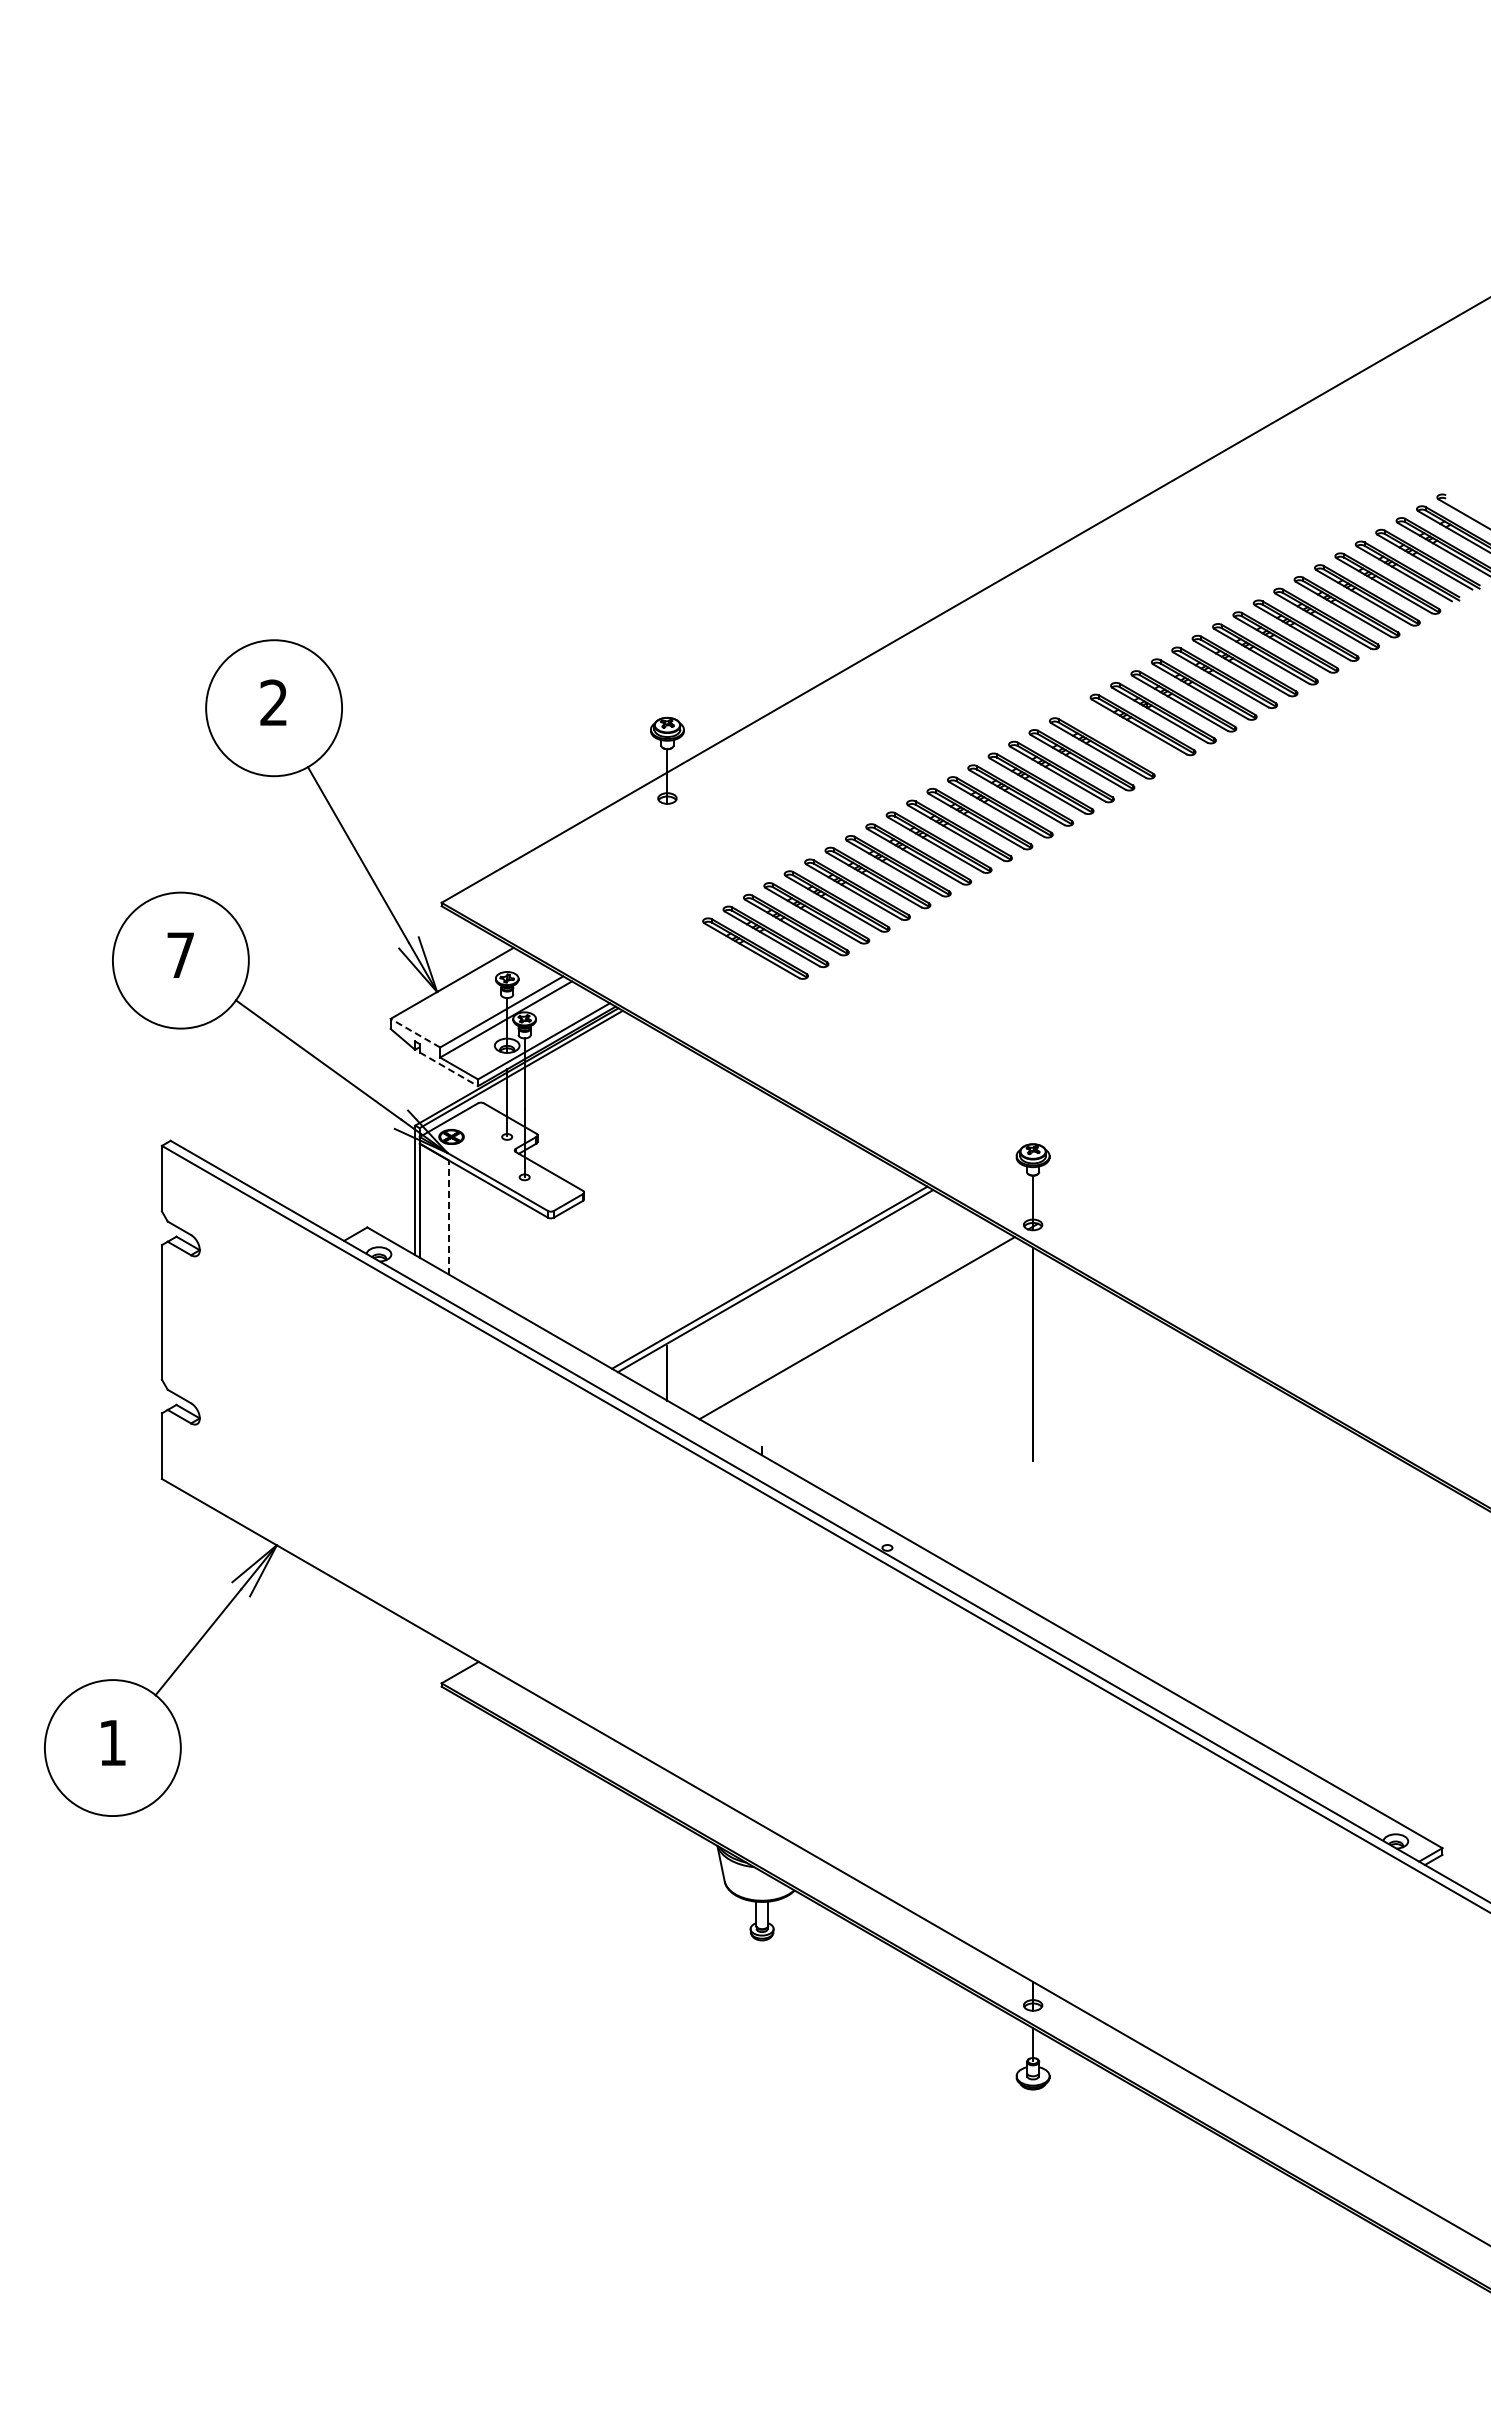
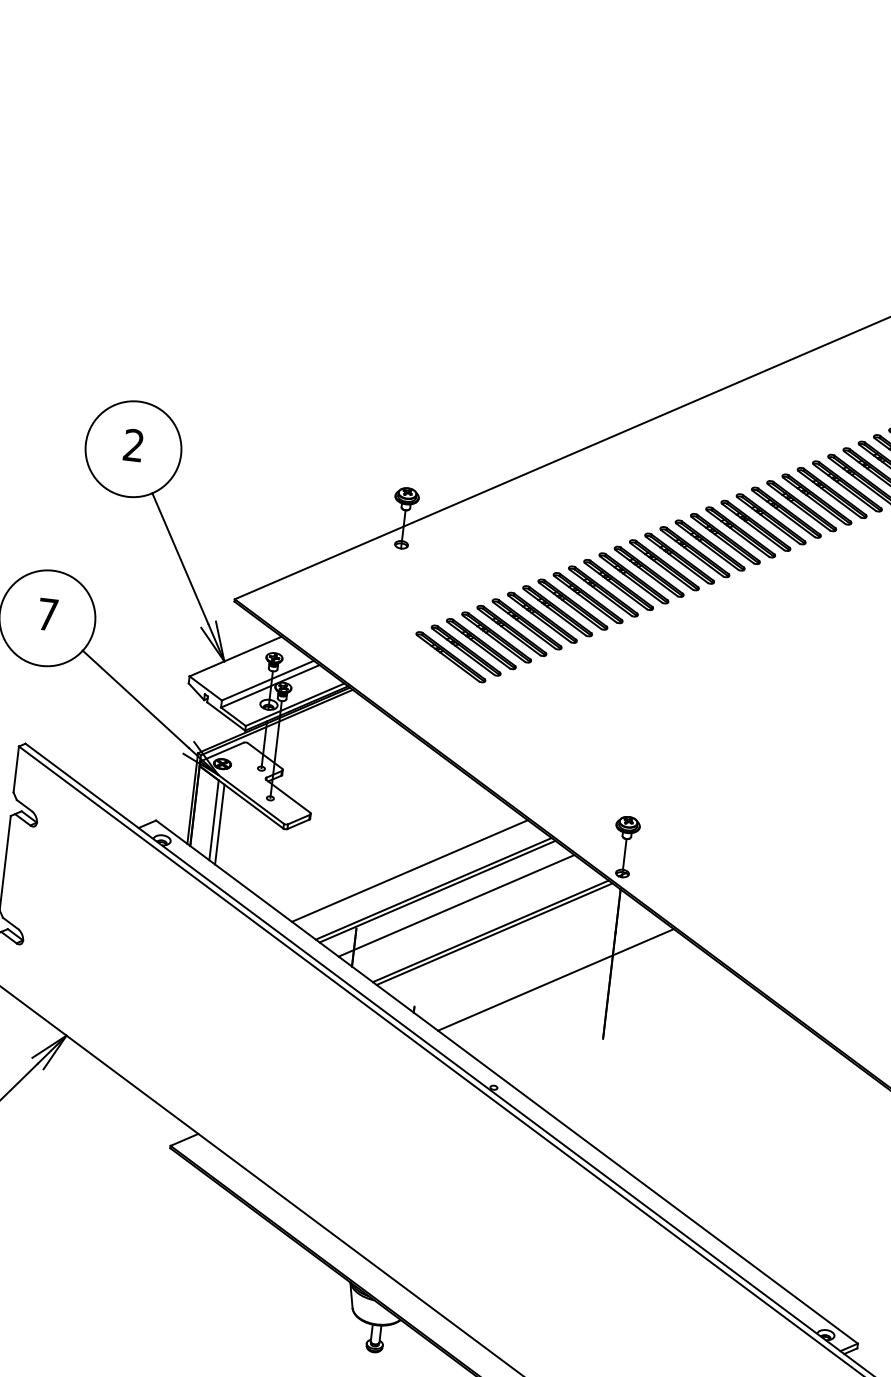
part: (1122, 736) -> (725, 538), added
line: (415, 1033) -> (205, 688), dashed -> solid
line: (448, 1069) -> (225, 716), dashed -> solid
line: (448, 1217) -> (213, 820), dashed -> solid
line: (457, 1222) -> (219, 824), added
line: (732, 1256) -> (409, 870), added
line: (804, 1297) -> (456, 905), added
line: (862, 1331) -> (494, 934), added
line: (956, 1385) -> (555, 979), added

